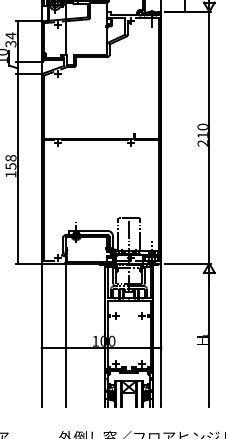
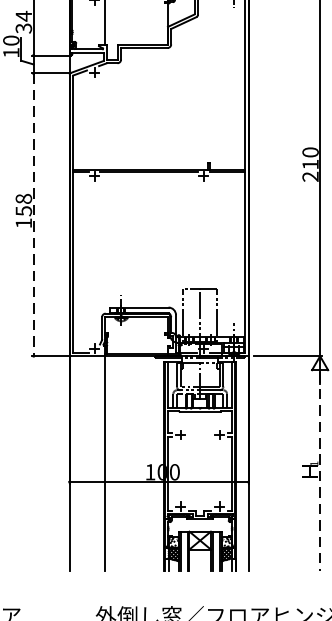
line: (17, 168) -> (33, 214), solid -> dashed
line: (209, 341) -> (320, 472), solid -> dashed

